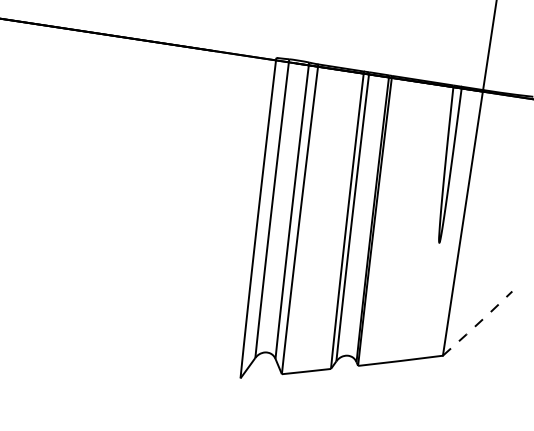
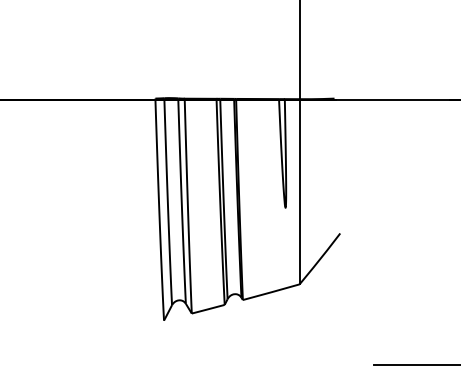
line: (478, 324) -> (320, 259), dashed -> solid

